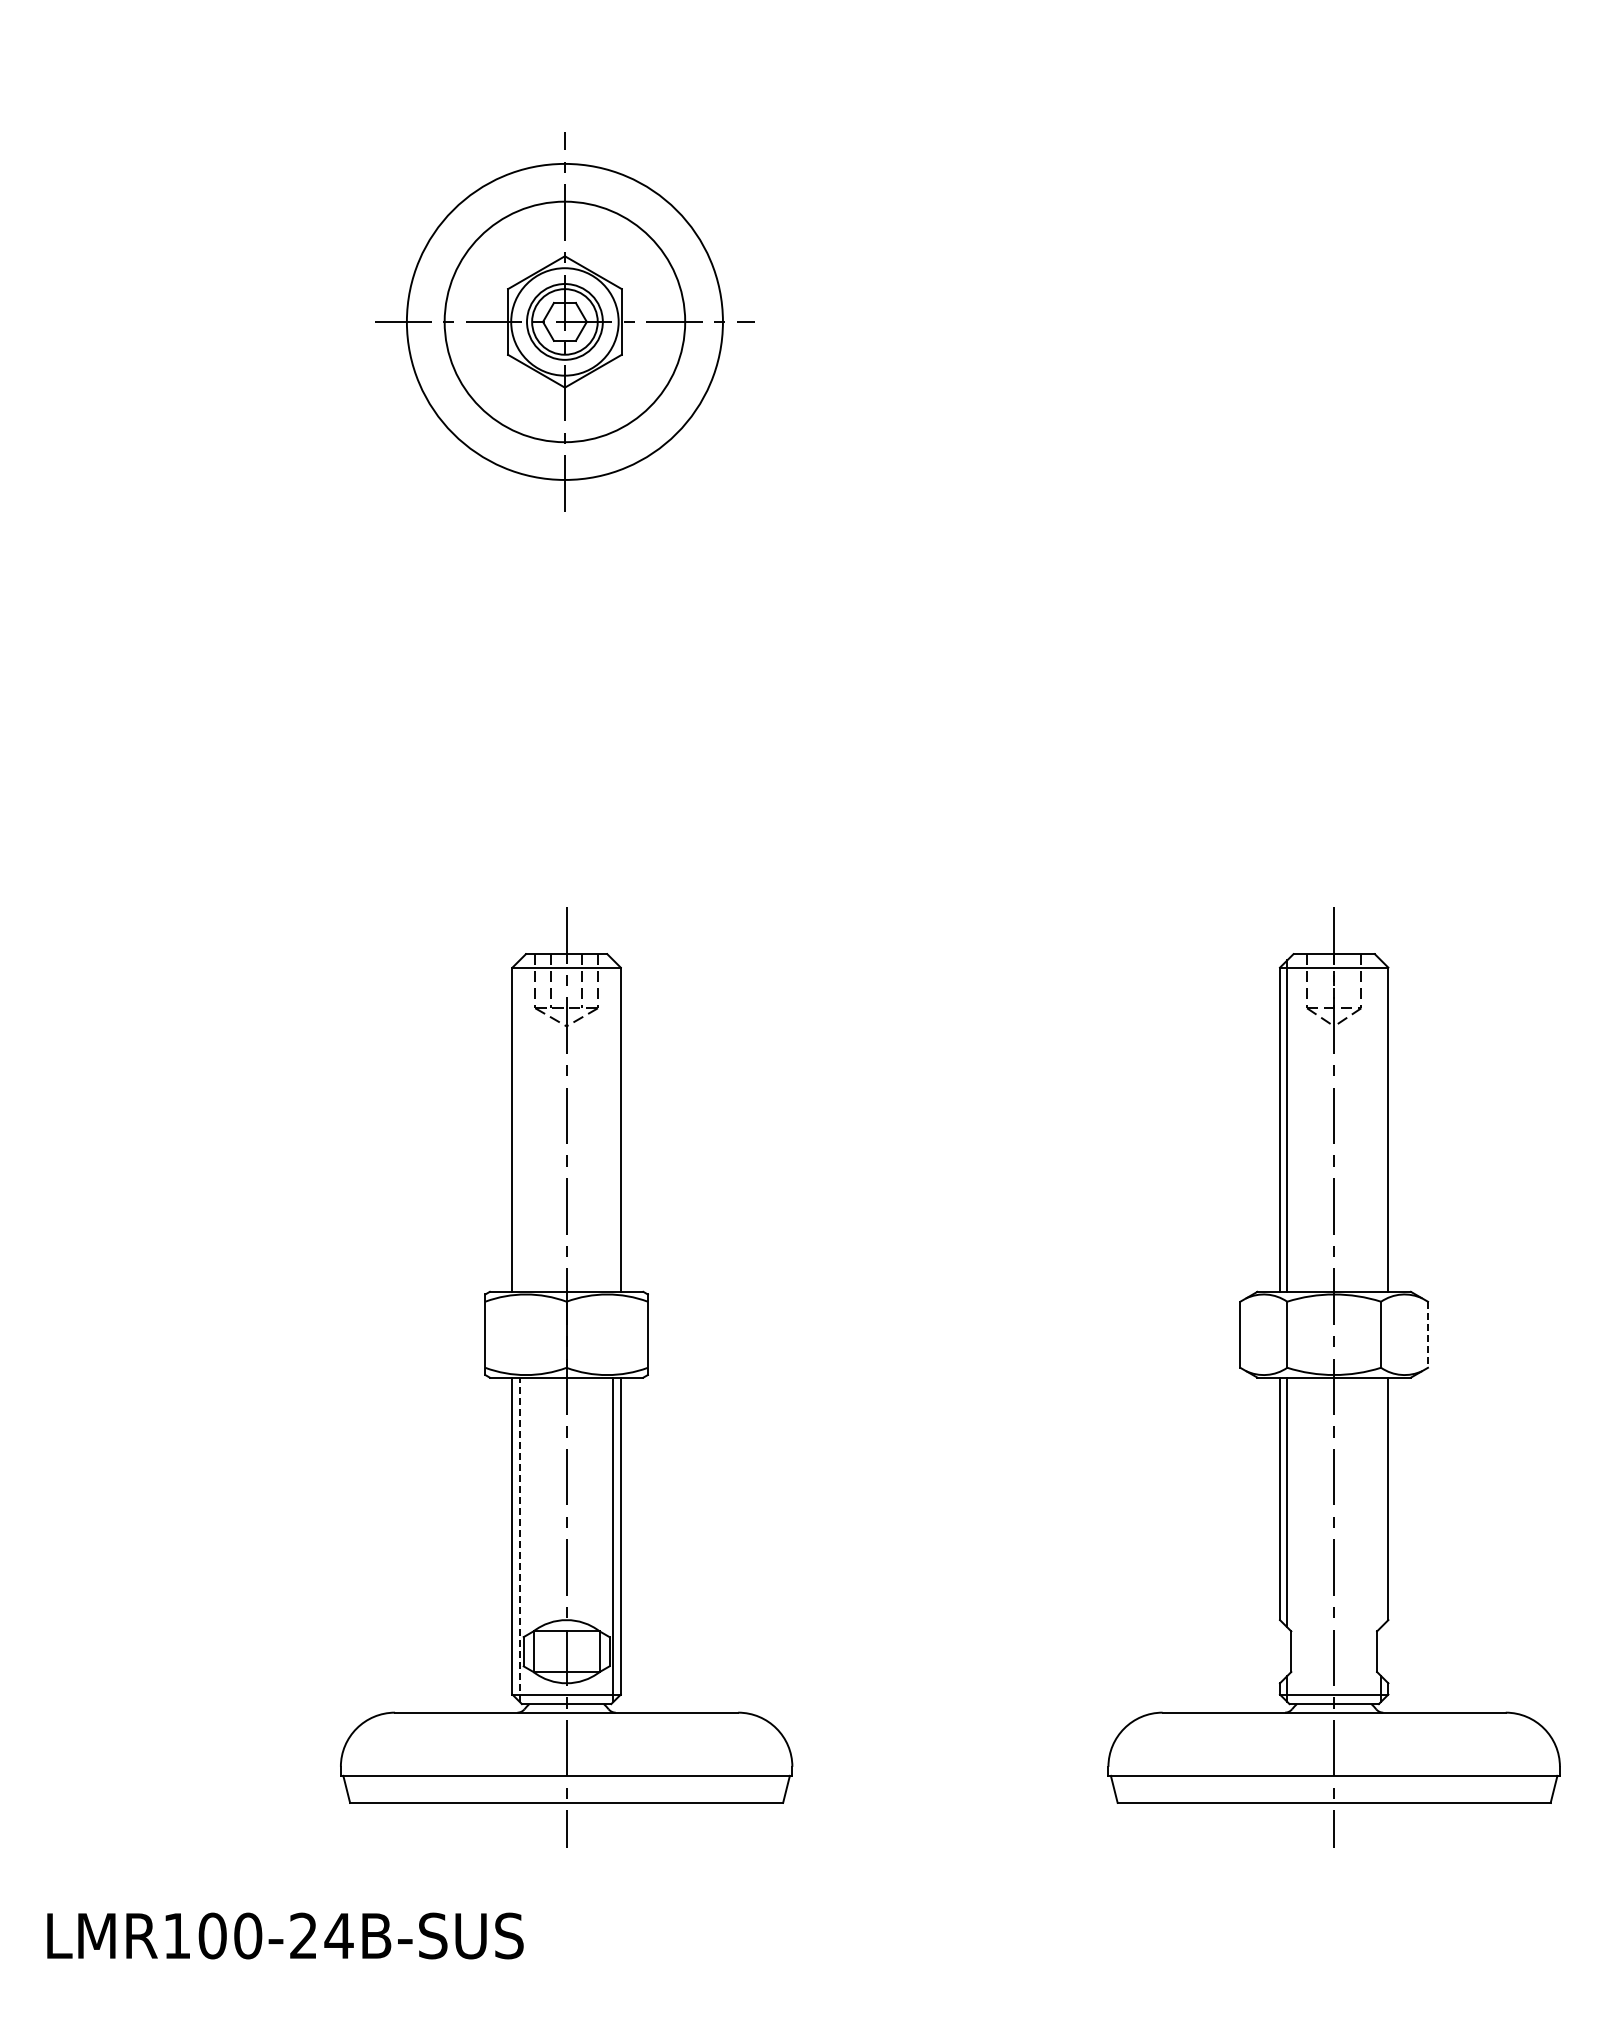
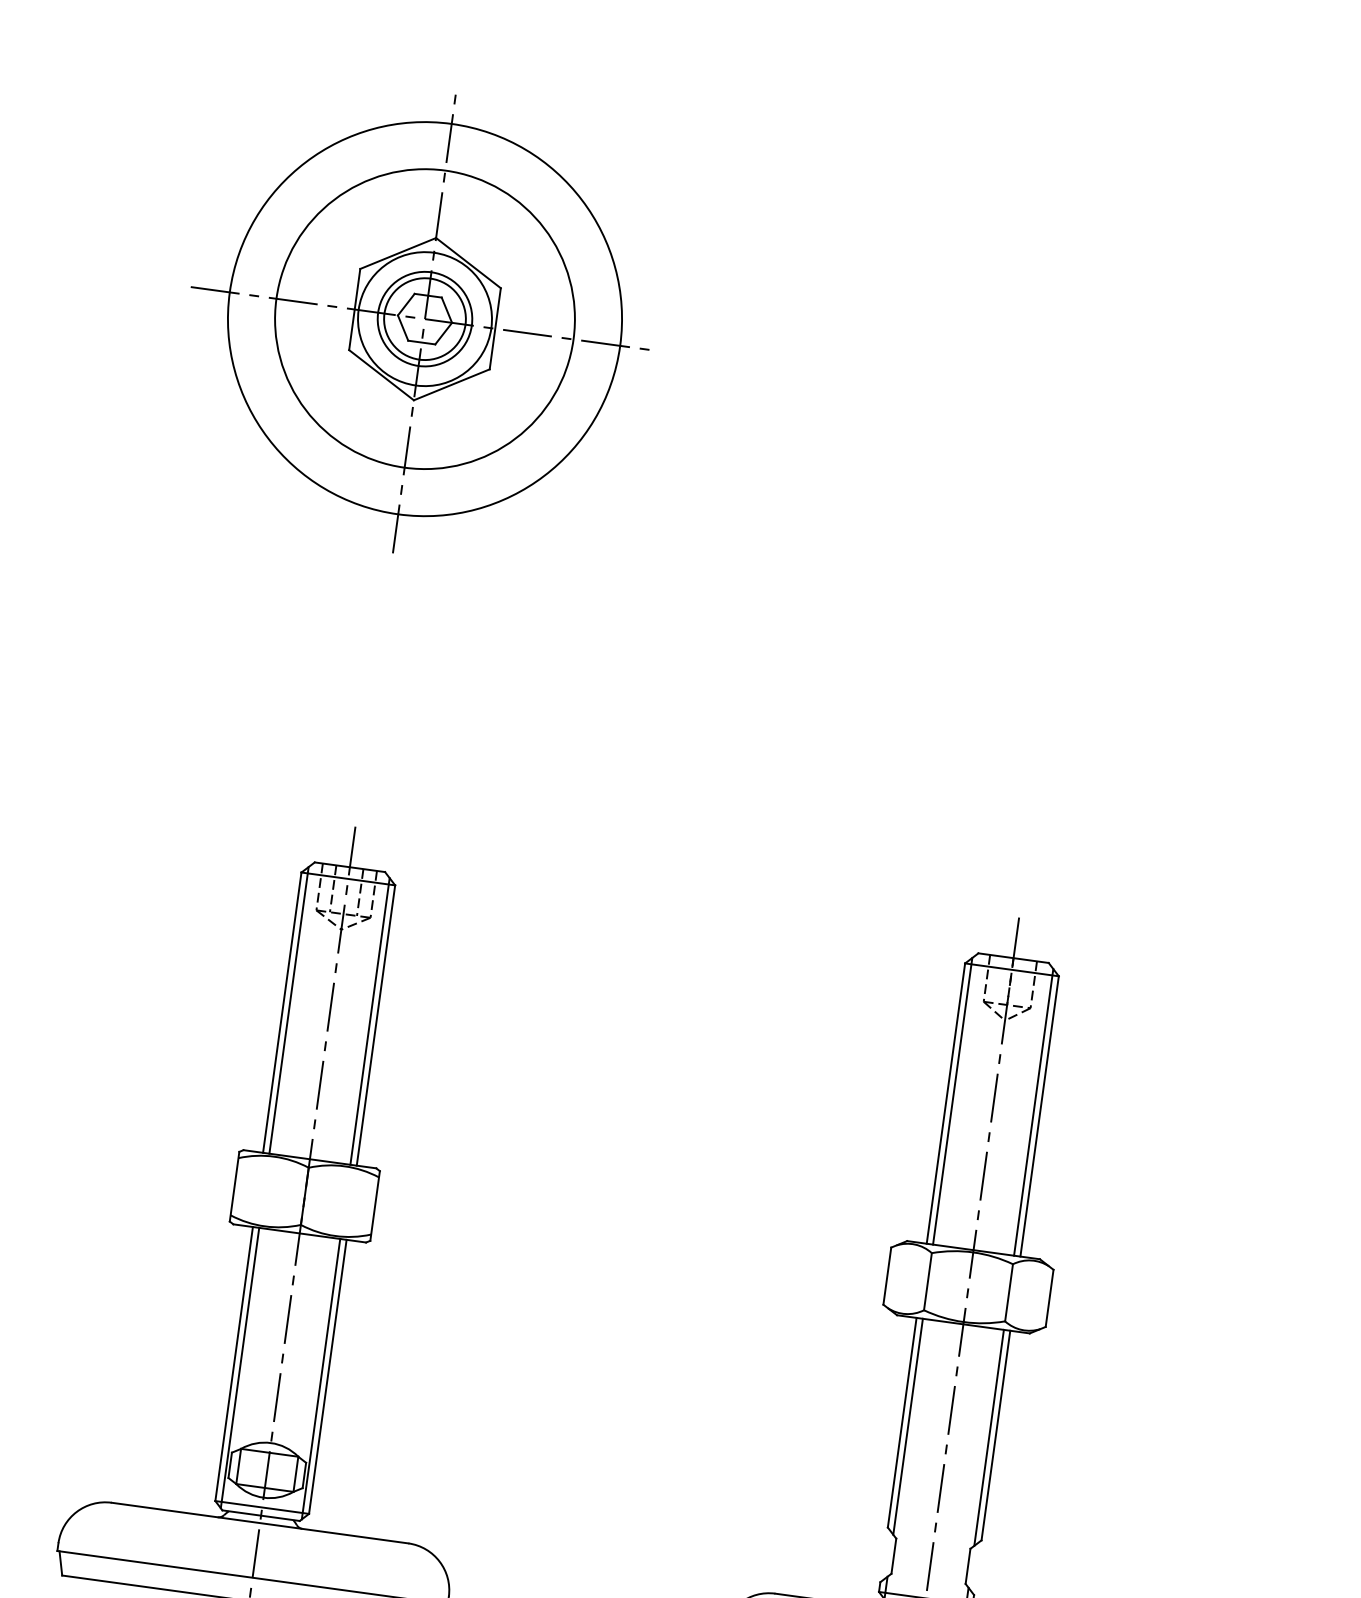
part: (560, 325) -> (419, 322), size x1.43
line: (519, 1125) -> (288, 1009), added
line: (613, 1125) -> (370, 1020), added
line: (1381, 1125) -> (1034, 1111), added
line: (1428, 1335) -> (1049, 1299), dashed -> solid
line: (1381, 1502) -> (989, 1437), added
line: (519, 1539) -> (239, 1367), dashed -> solid

